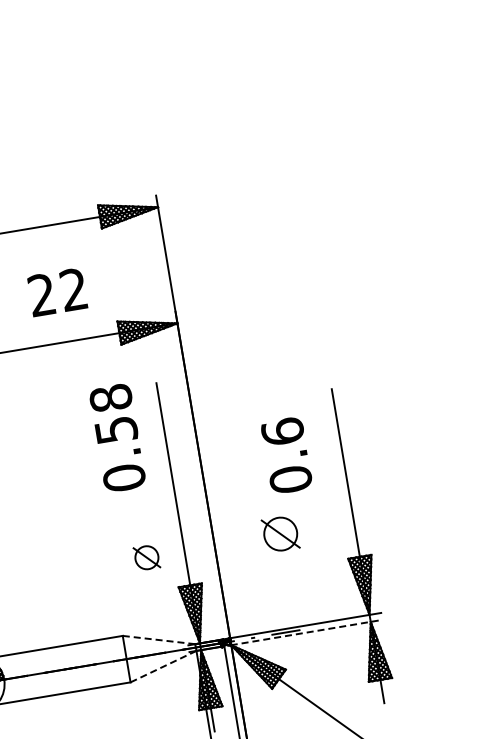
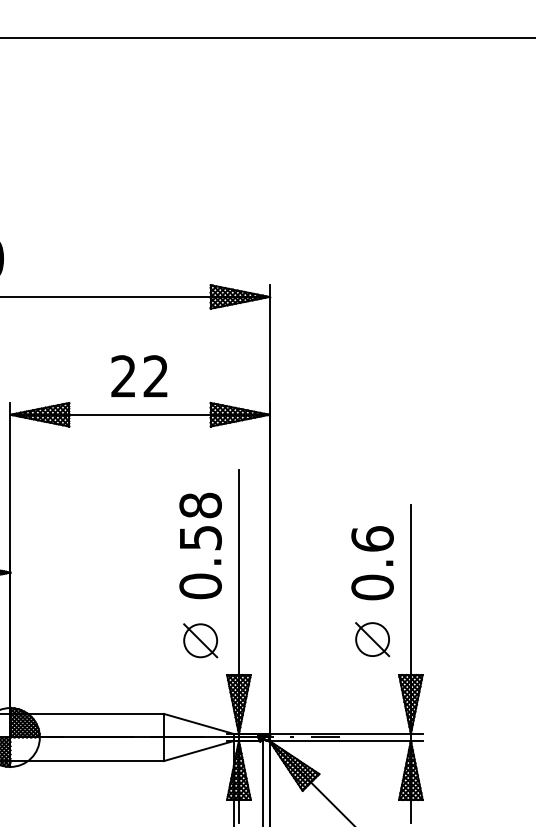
text: (57, 291) -> (139, 375), moved
text: (117, 437) -> (200, 545), moved
text: (286, 455) -> (372, 563), moved
part: (280, 534) -> (372, 639), moved
part: (146, 557) -> (200, 640), size x1.43
line: (306, 633) -> (345, 741), dashed -> solid
line: (159, 640) -> (199, 724), dashed -> solid
line: (163, 666) -> (199, 750), dashed -> solid

